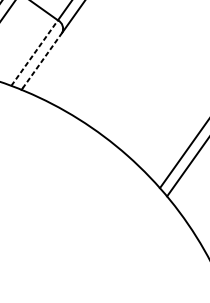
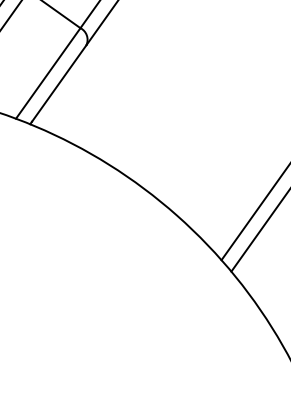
line: (34, 53) -> (48, 73), dashed -> solid
line: (42, 60) -> (59, 83), dashed -> solid

